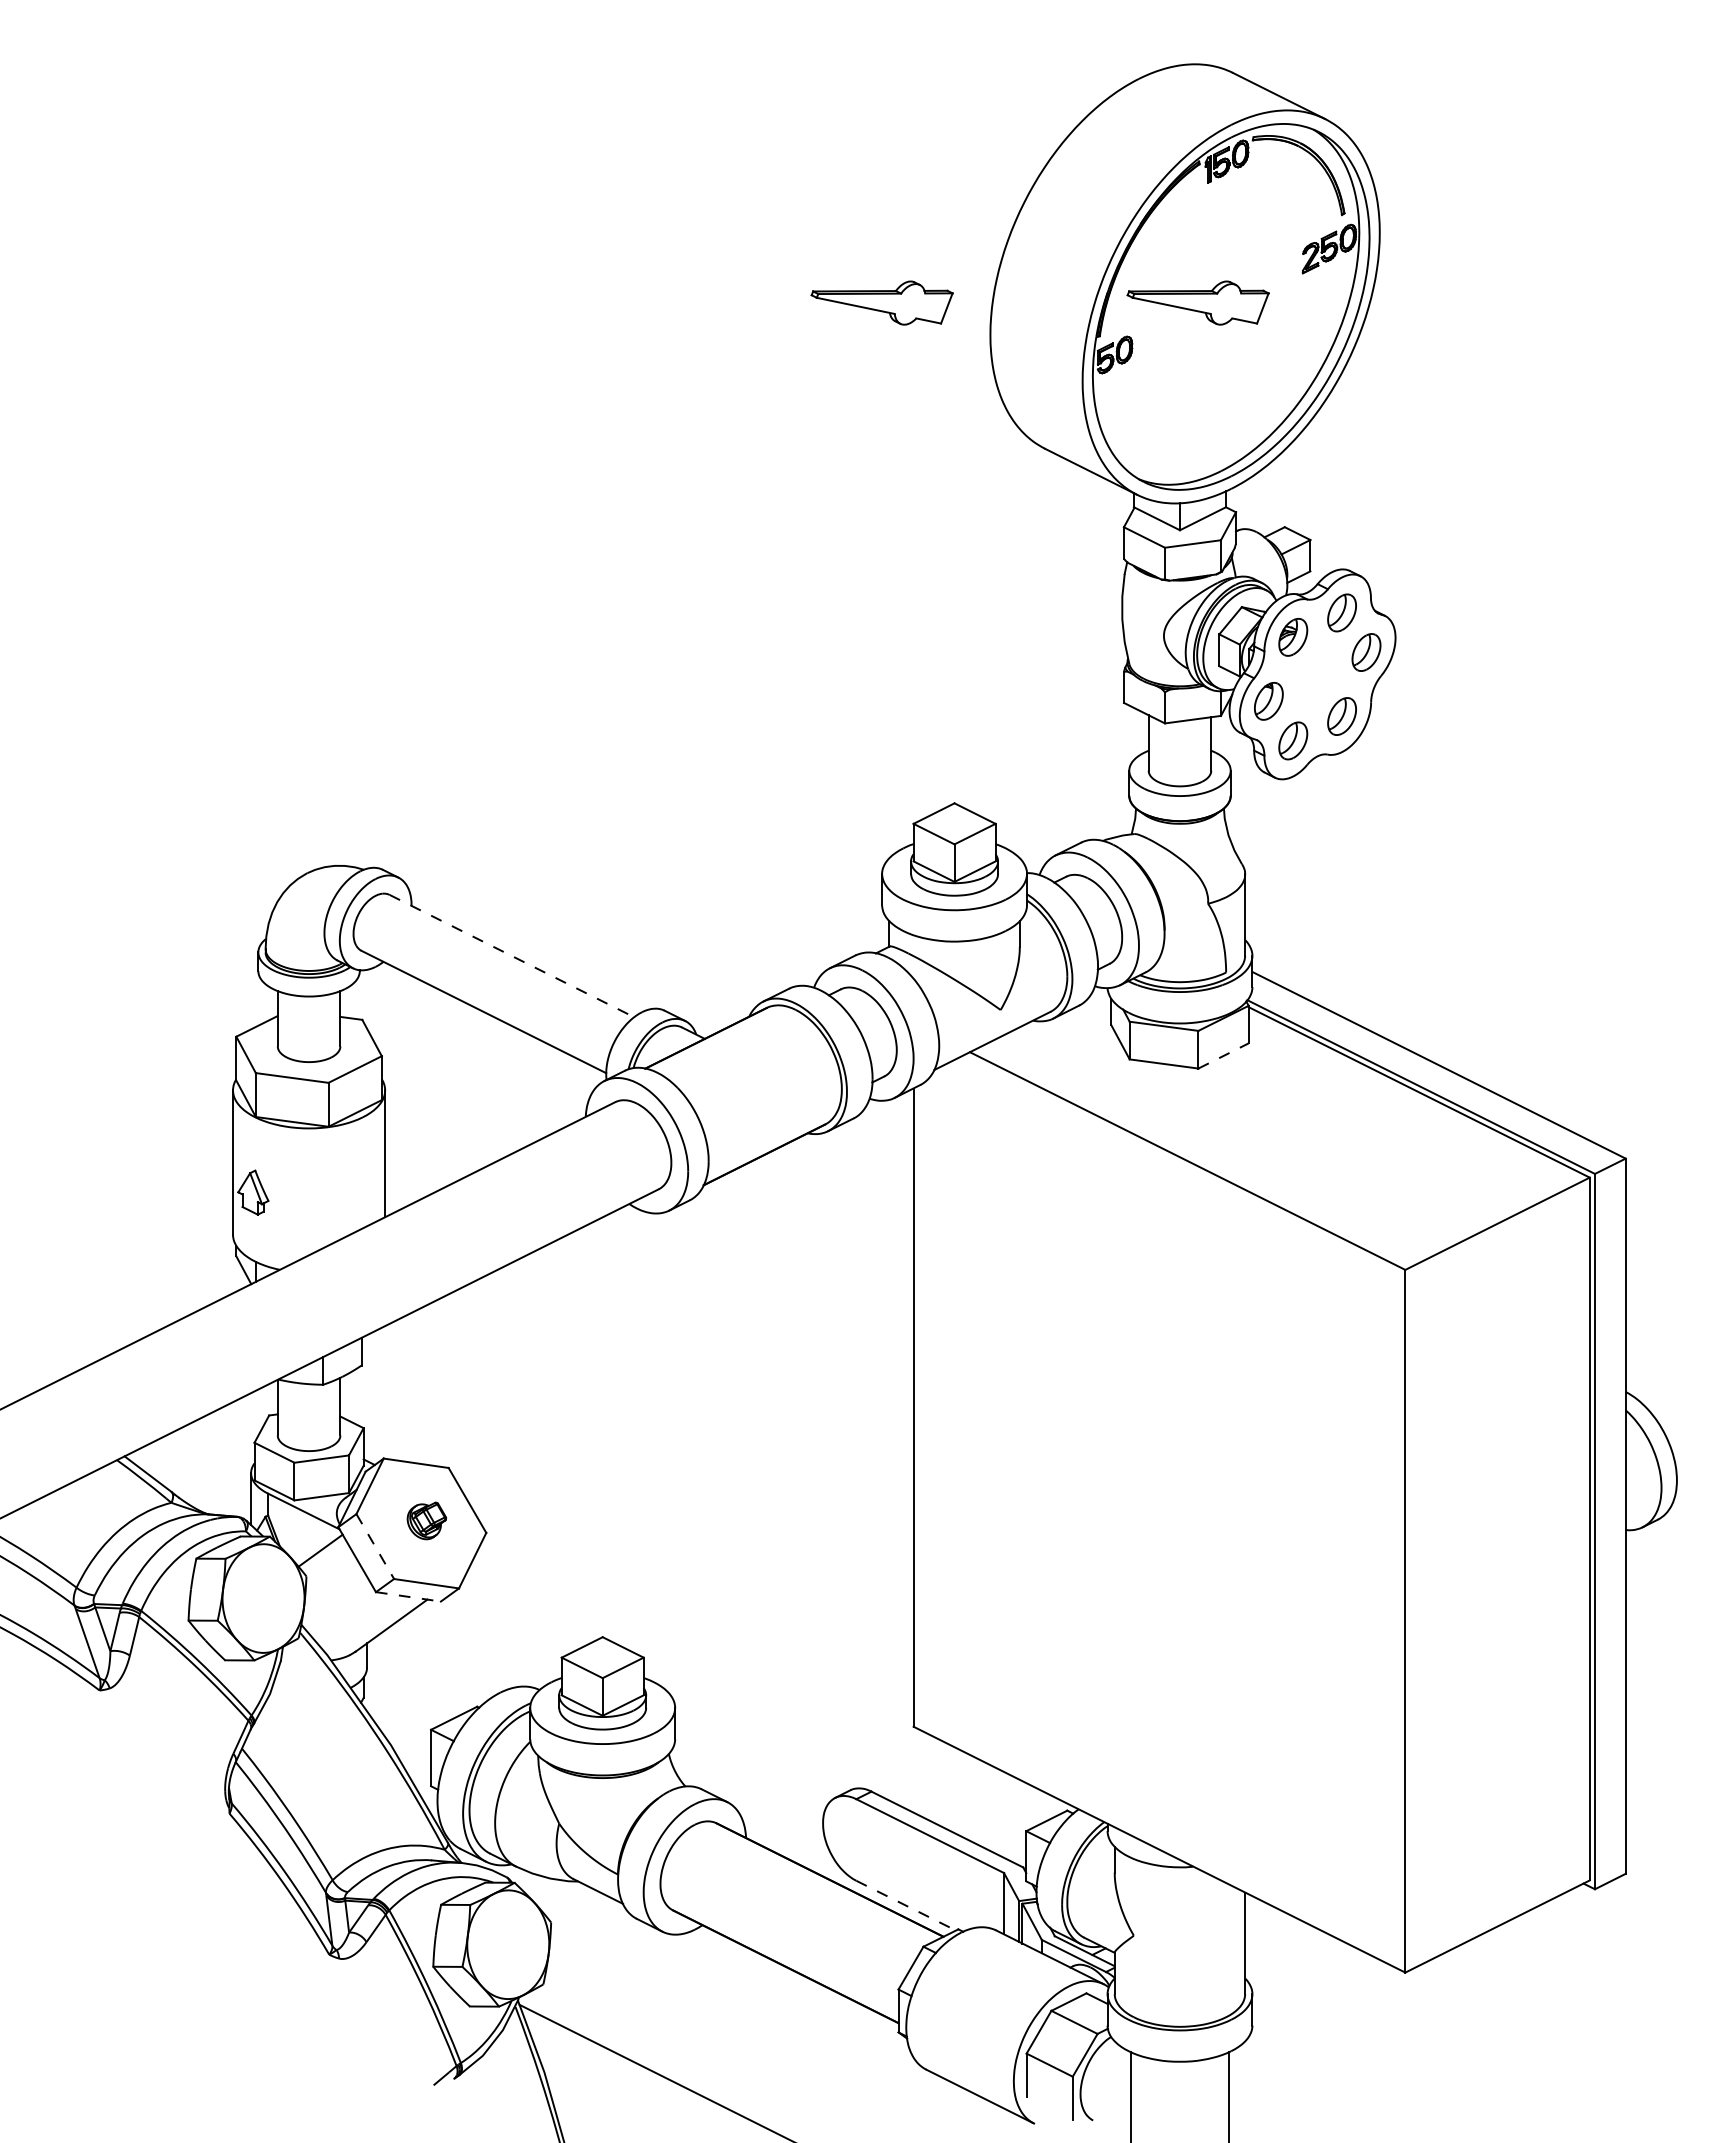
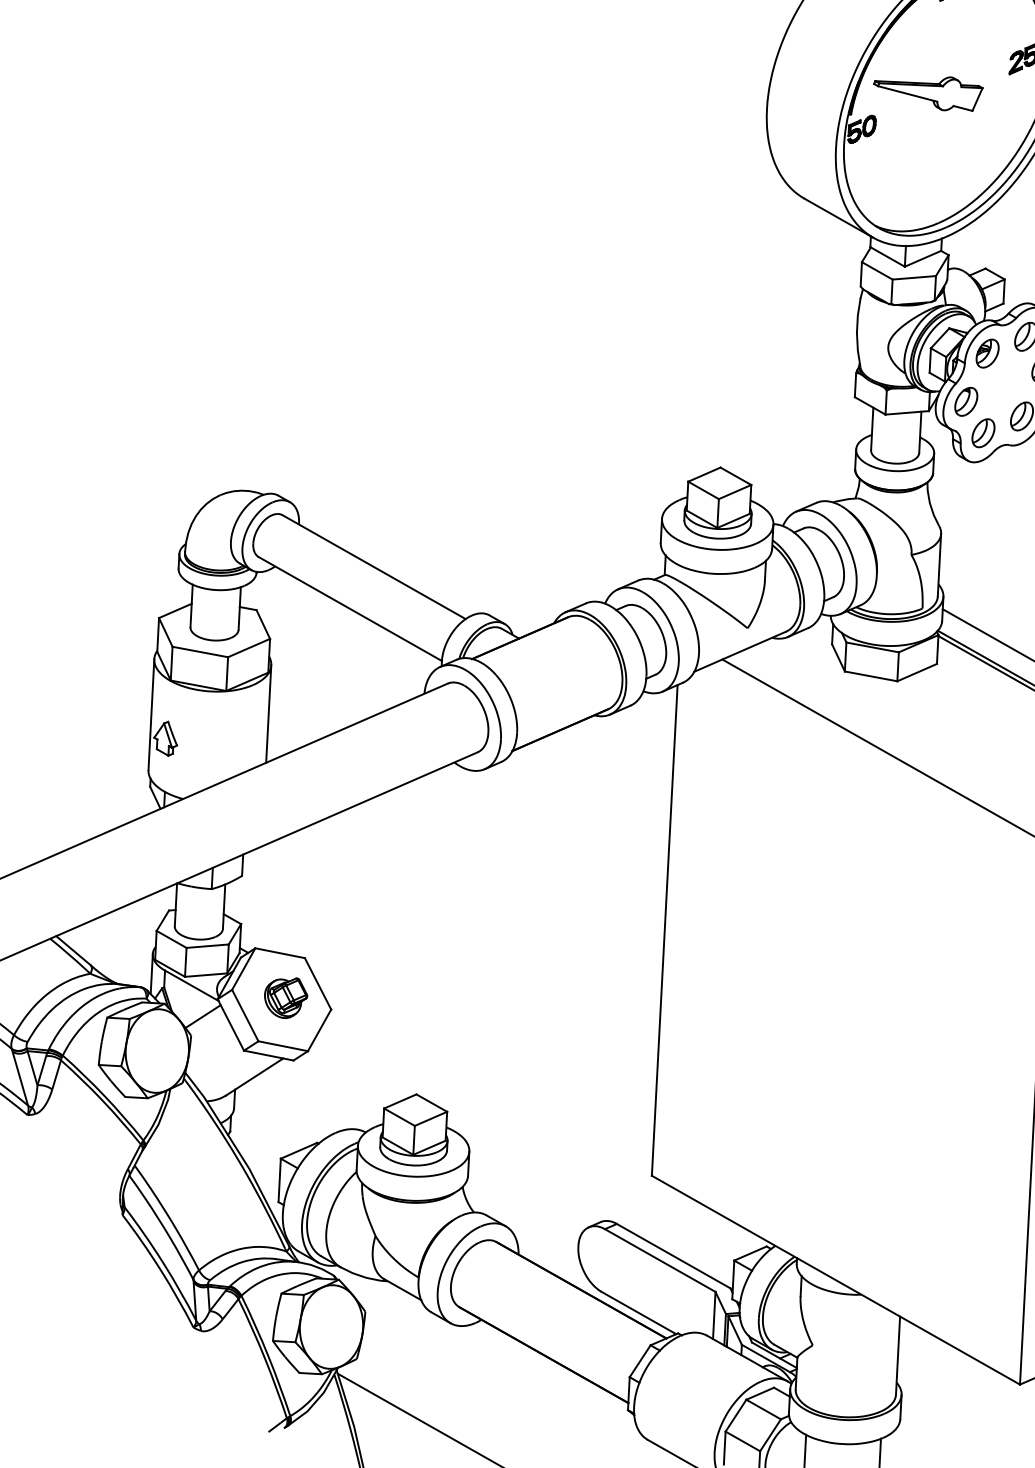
part: (881, 302) -> (684, 79), removed
line: (512, 956) -> (374, 567), dashed -> solid
line: (1223, 1055) -> (917, 672), dashed -> solid
part: (426, 1520) -> (285, 997), size x1.43
line: (375, 1546) -> (245, 1015), dashed -> solid
line: (408, 1596) -> (268, 1055), dashed -> solid
line: (906, 1905) -> (639, 1312), dashed -> solid

